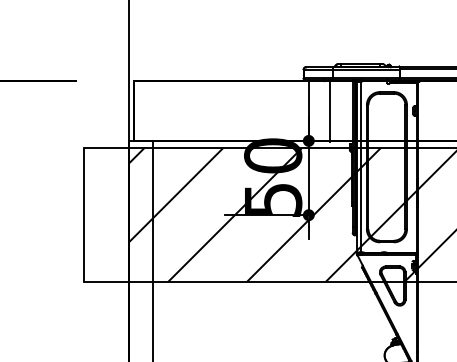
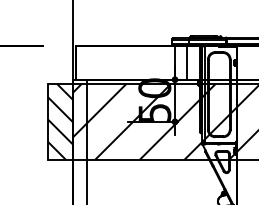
hatch: (106, 214) -> (60, 121), added

